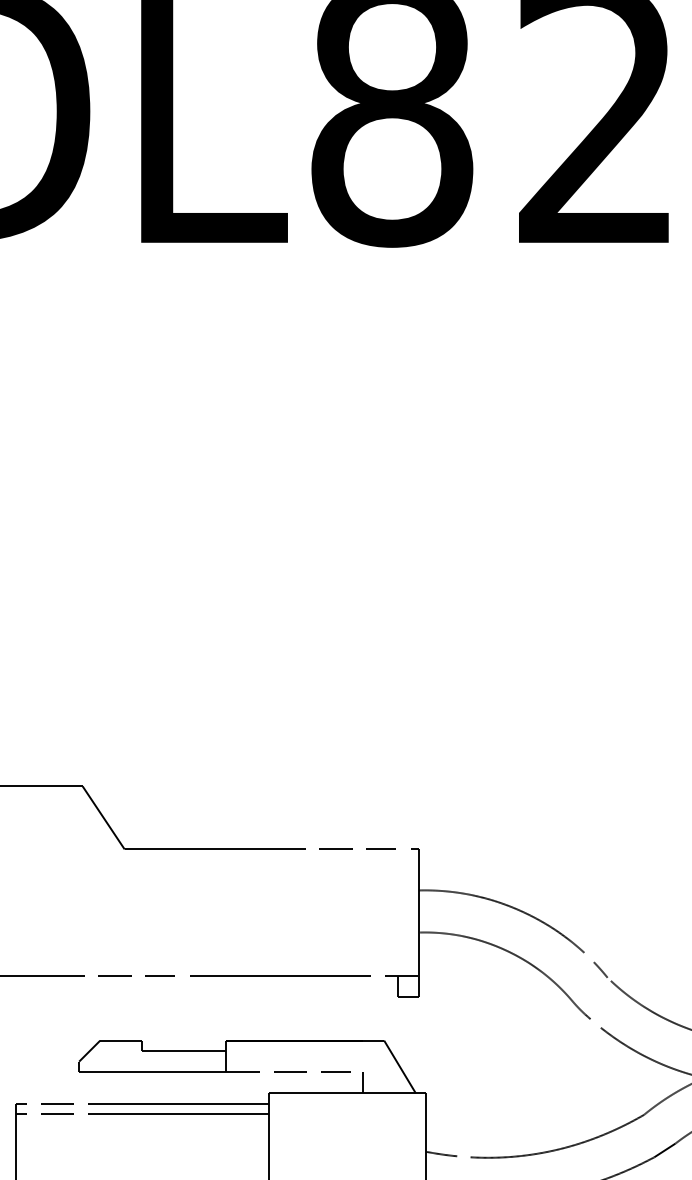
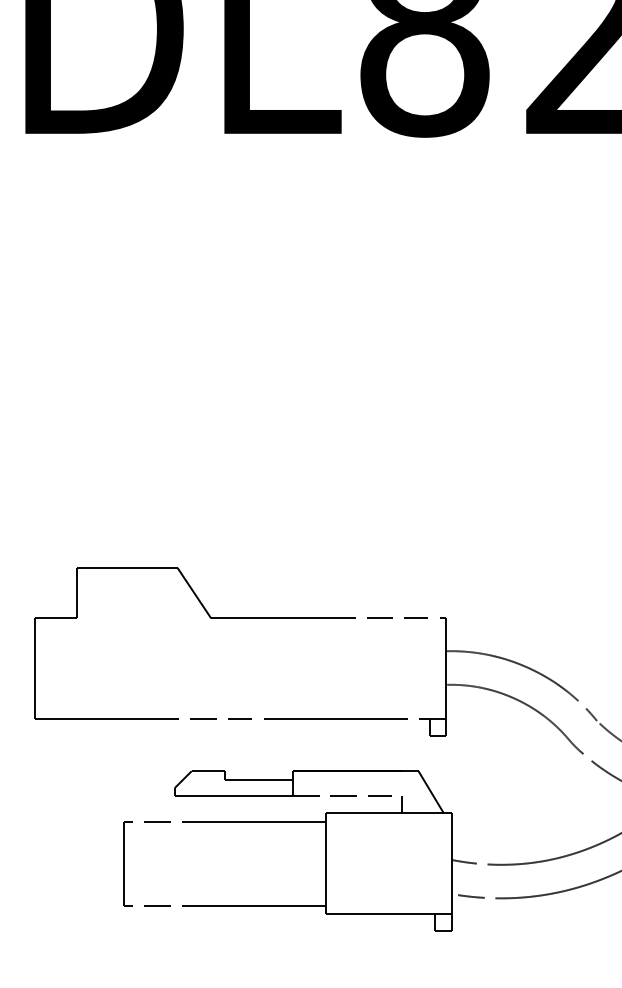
line: (142, 1114) -> (225, 830), removed

